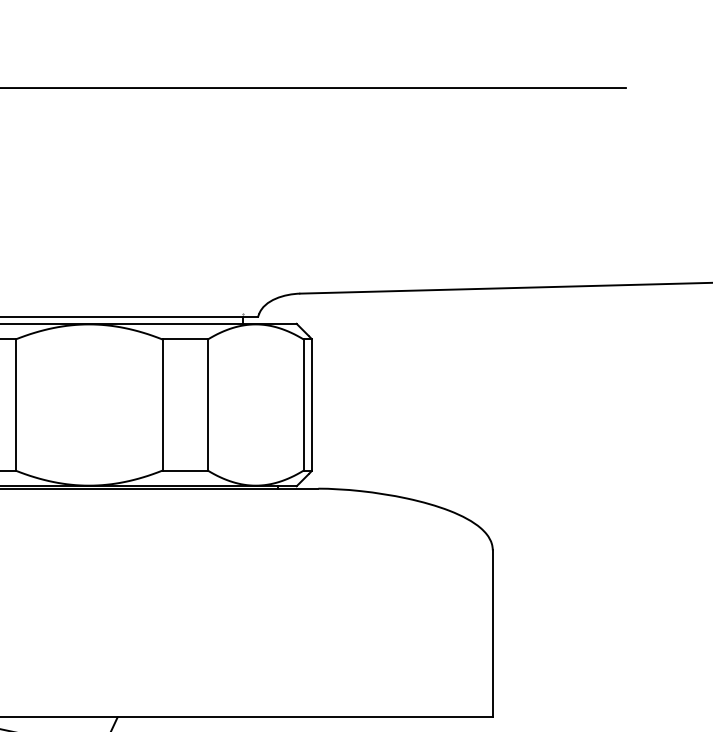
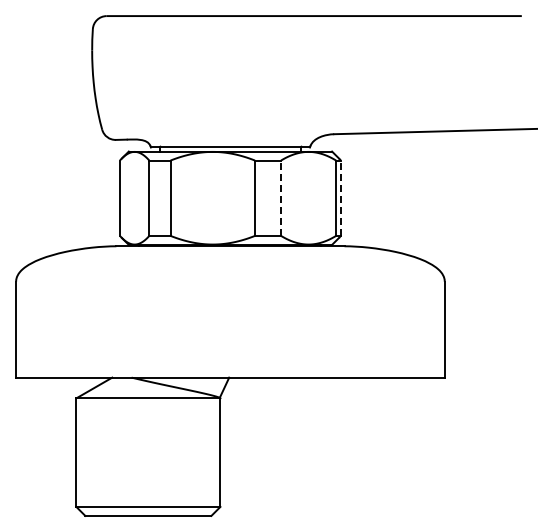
line: (208, 405) -> (281, 198), solid -> dashed
line: (311, 405) -> (340, 198), solid -> dashed

